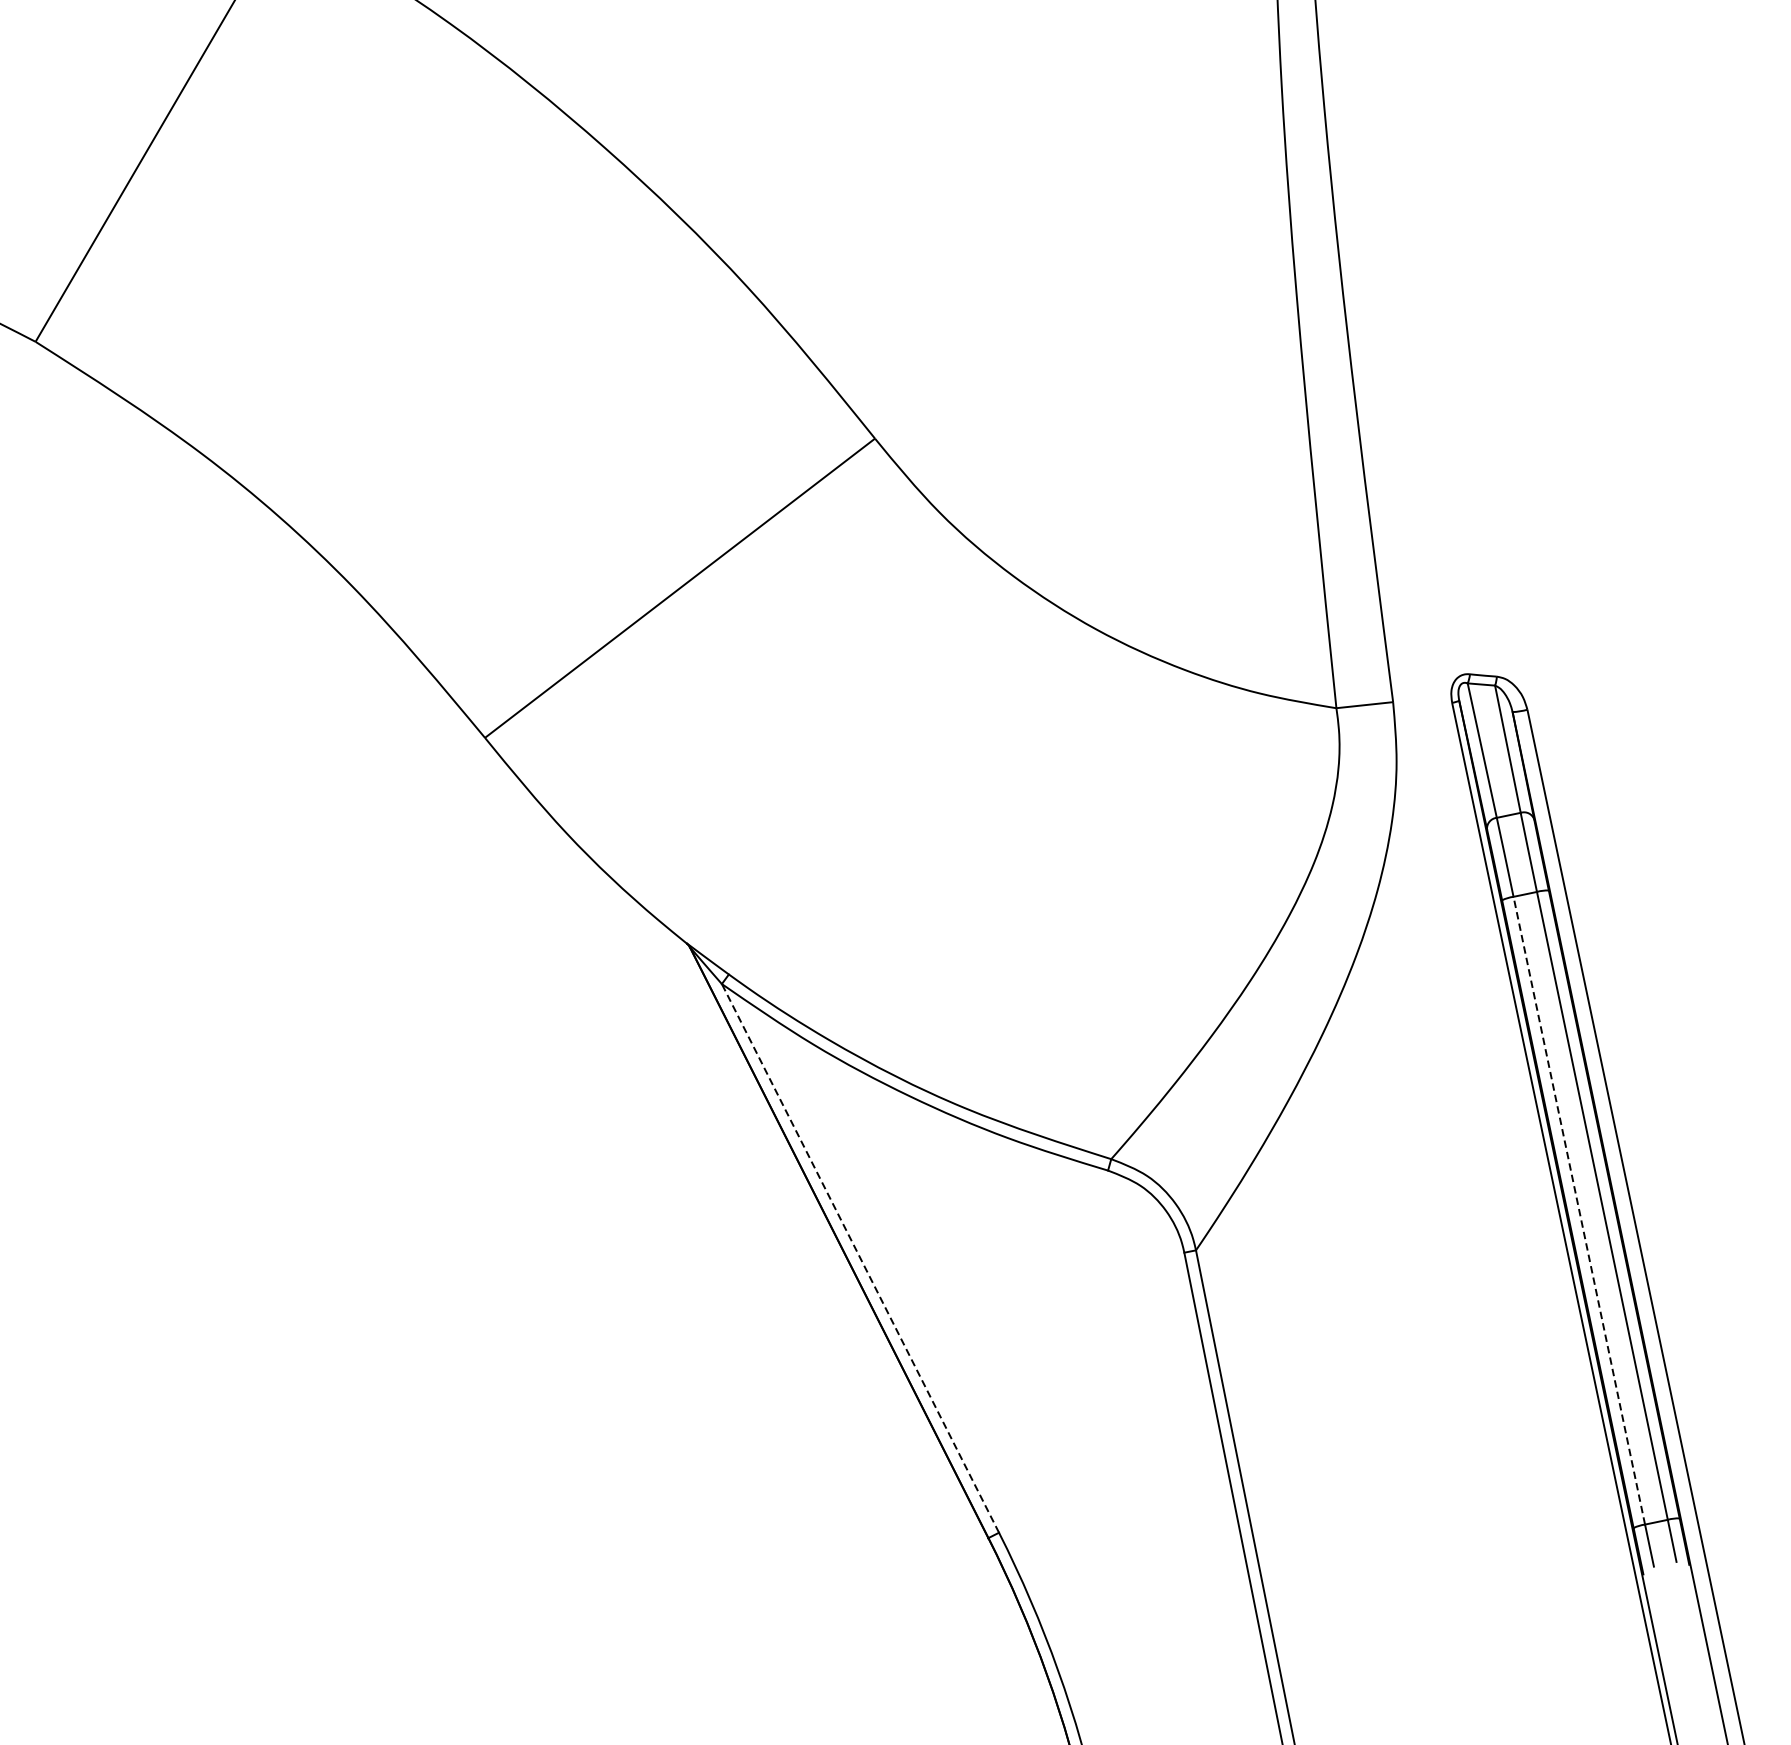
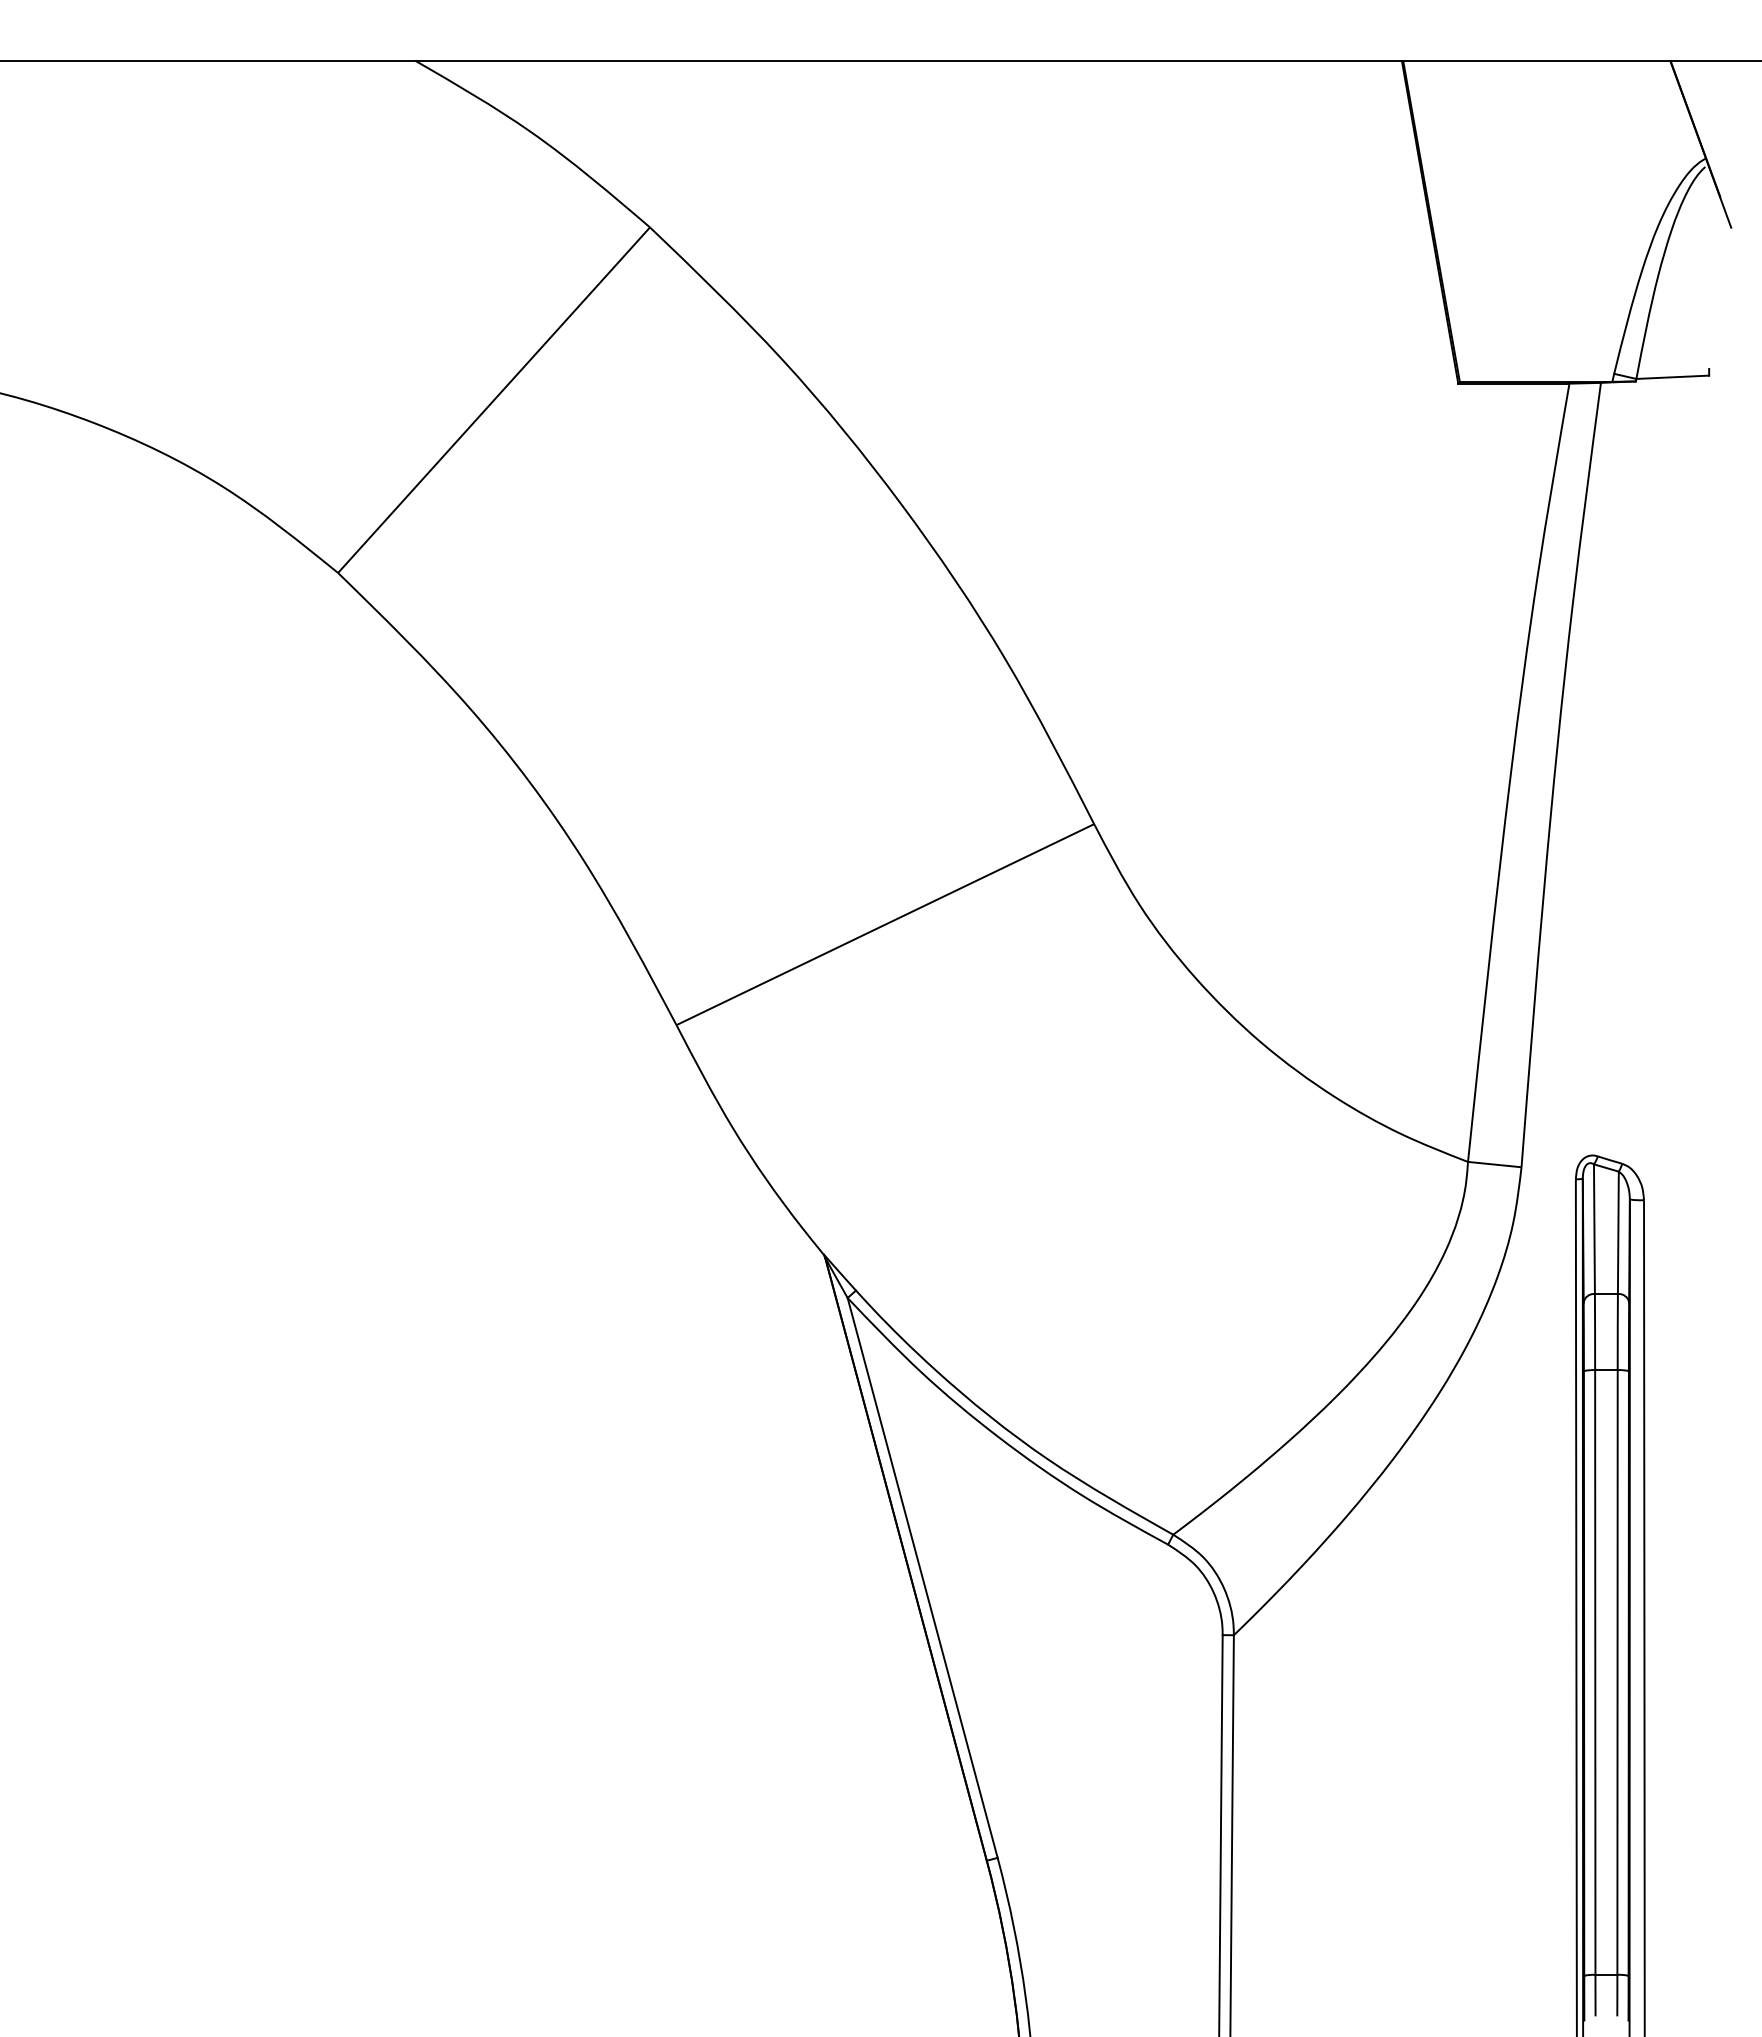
line: (1579, 1210) -> (1595, 1672), dashed -> solid
line: (860, 1257) -> (922, 1577), dashed -> solid

